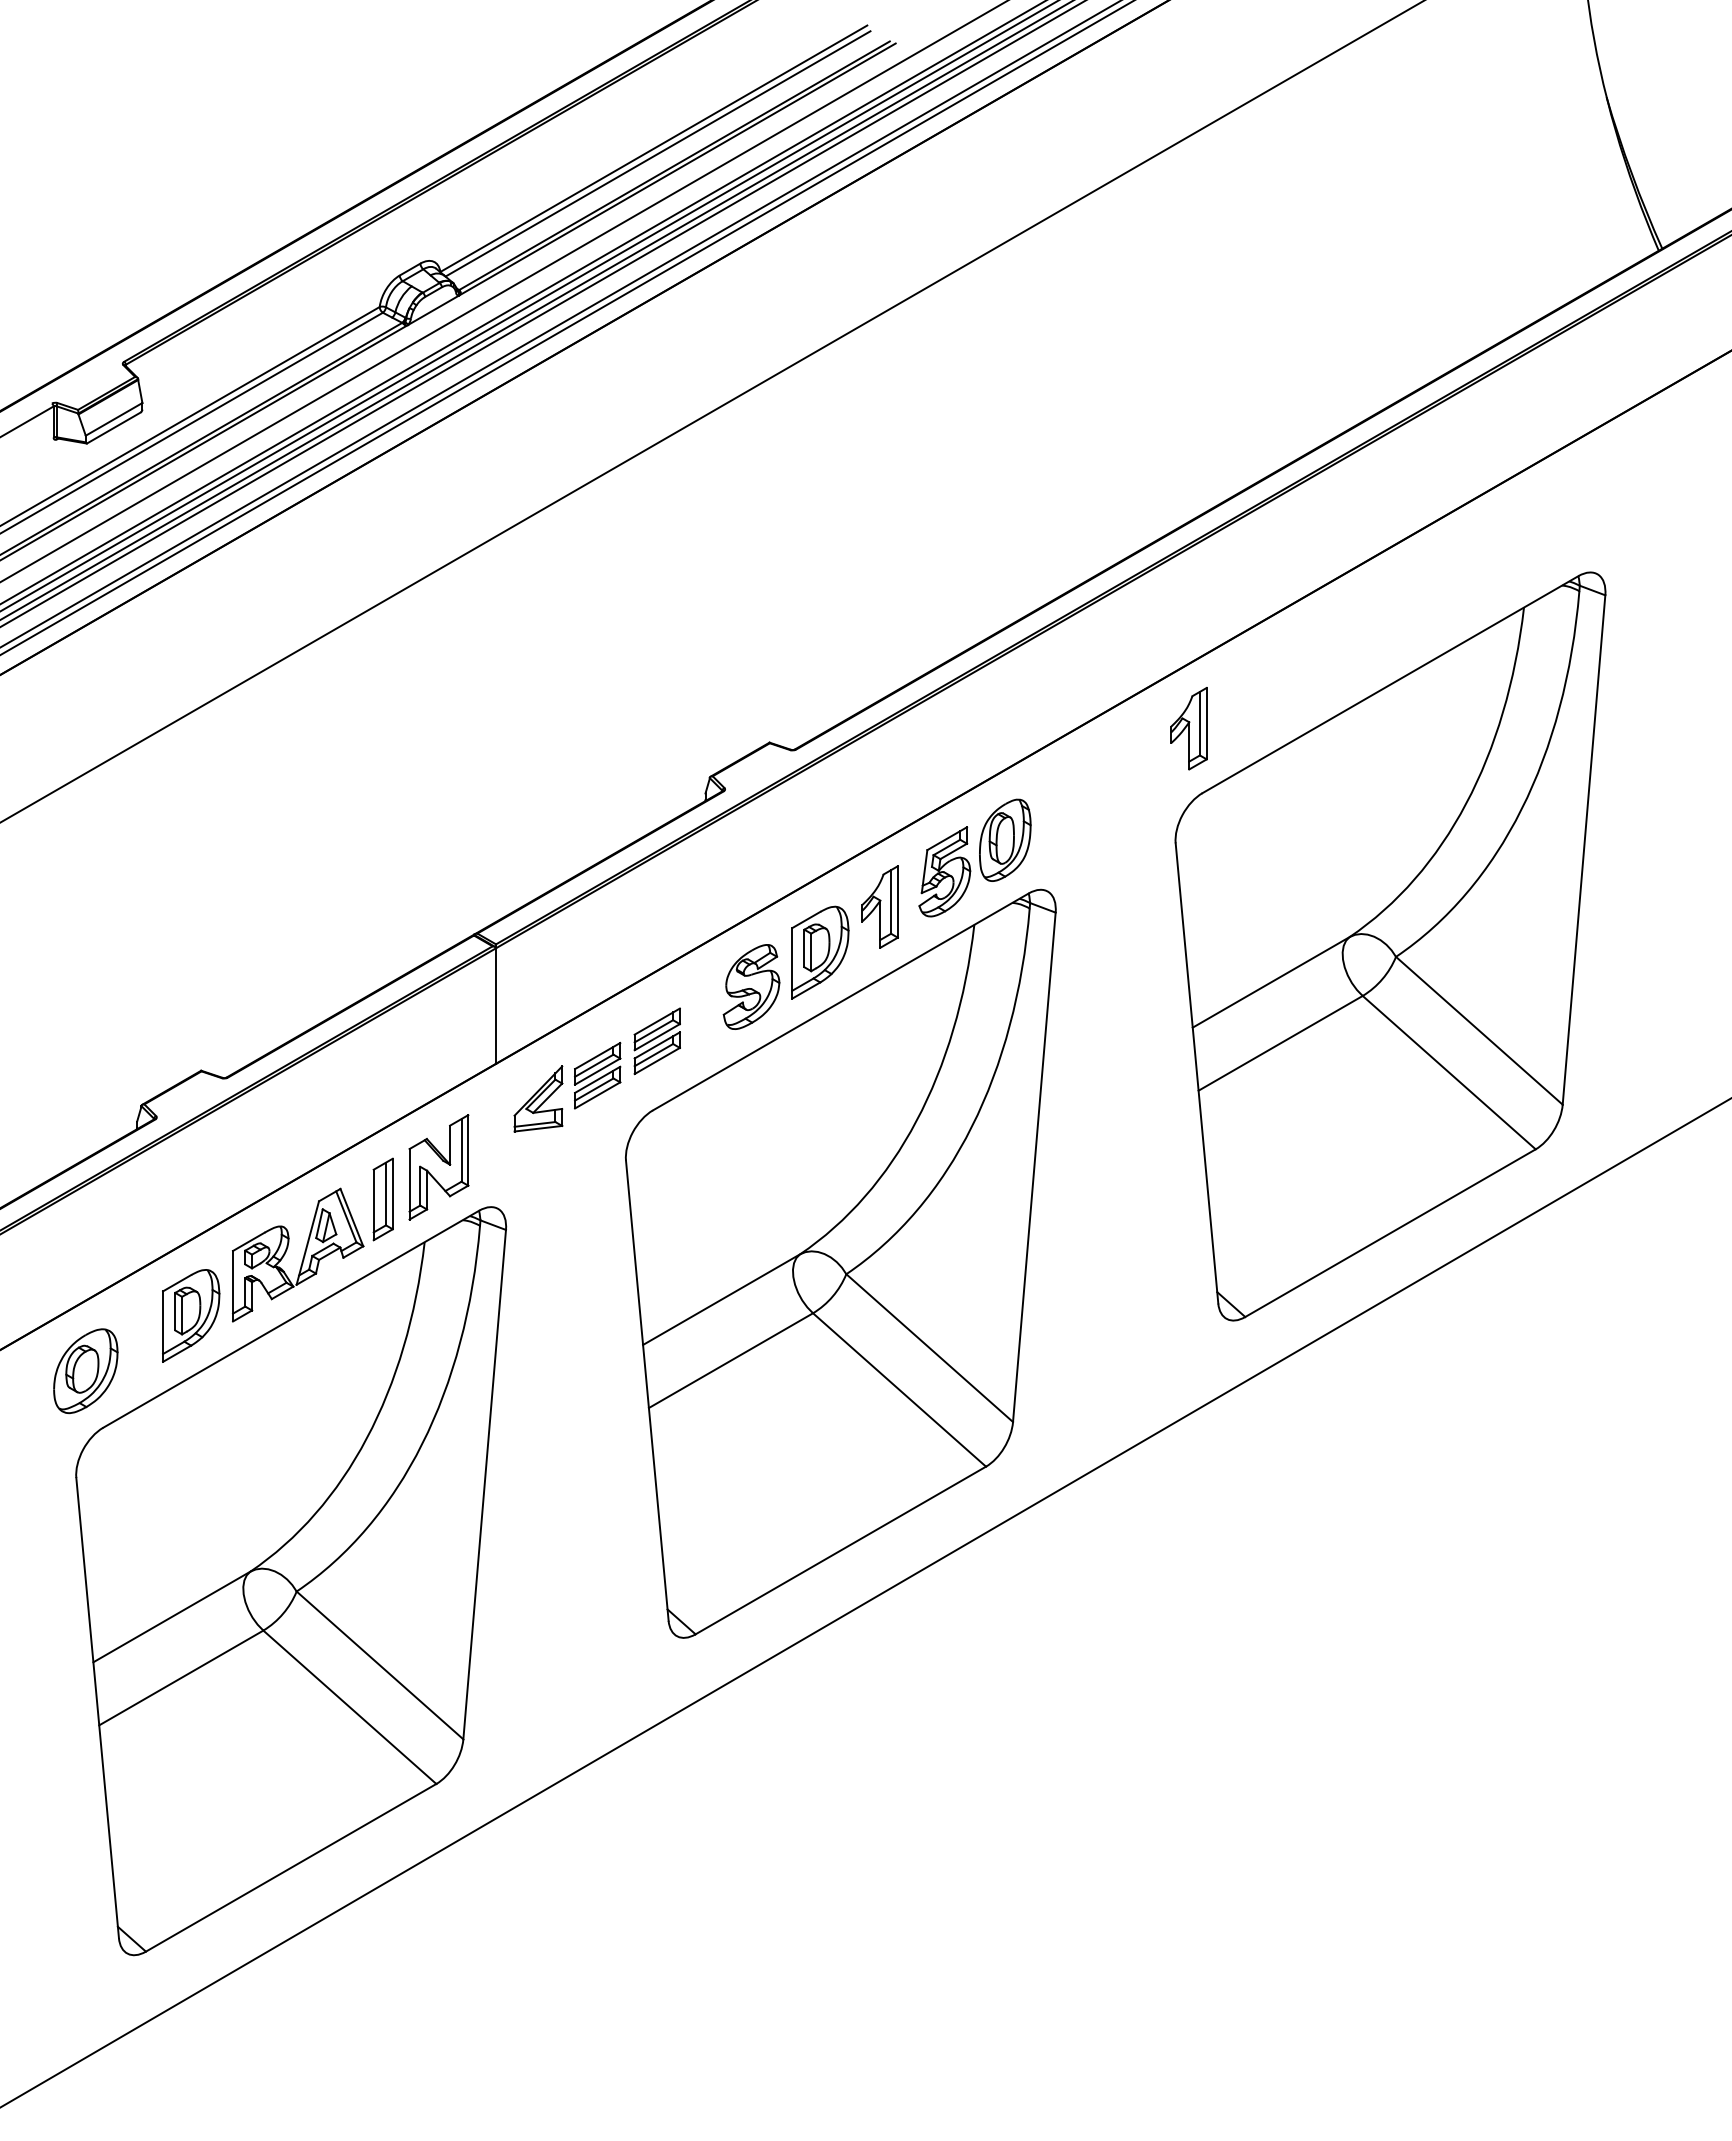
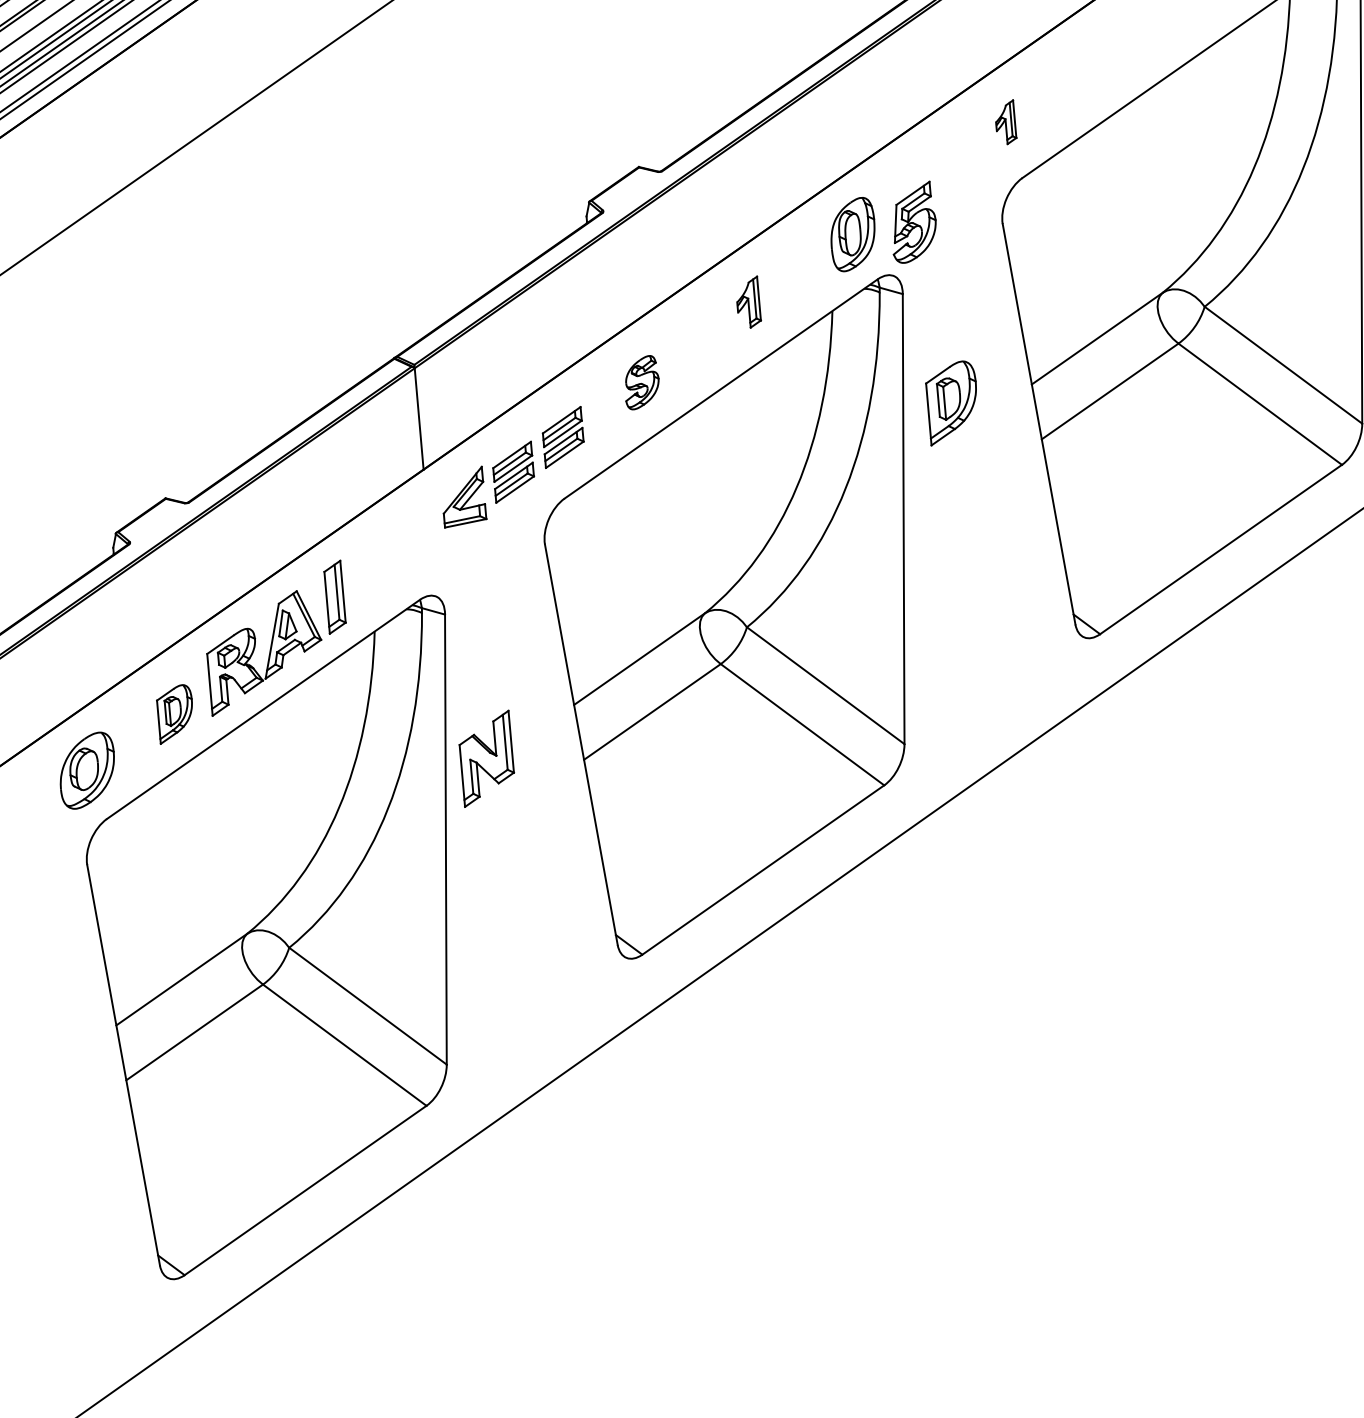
part: (1188, 728) -> (1005, 122), size x0.6
part: (944, 871) -> (913, 222), moved
part: (879, 906) -> (747, 302), size x0.7
part: (820, 952) -> (952, 402), moved
part: (751, 986) -> (641, 382), size x0.7
part: (438, 1167) -> (486, 759), moved
part: (191, 1315) -> (175, 713), size x0.7

